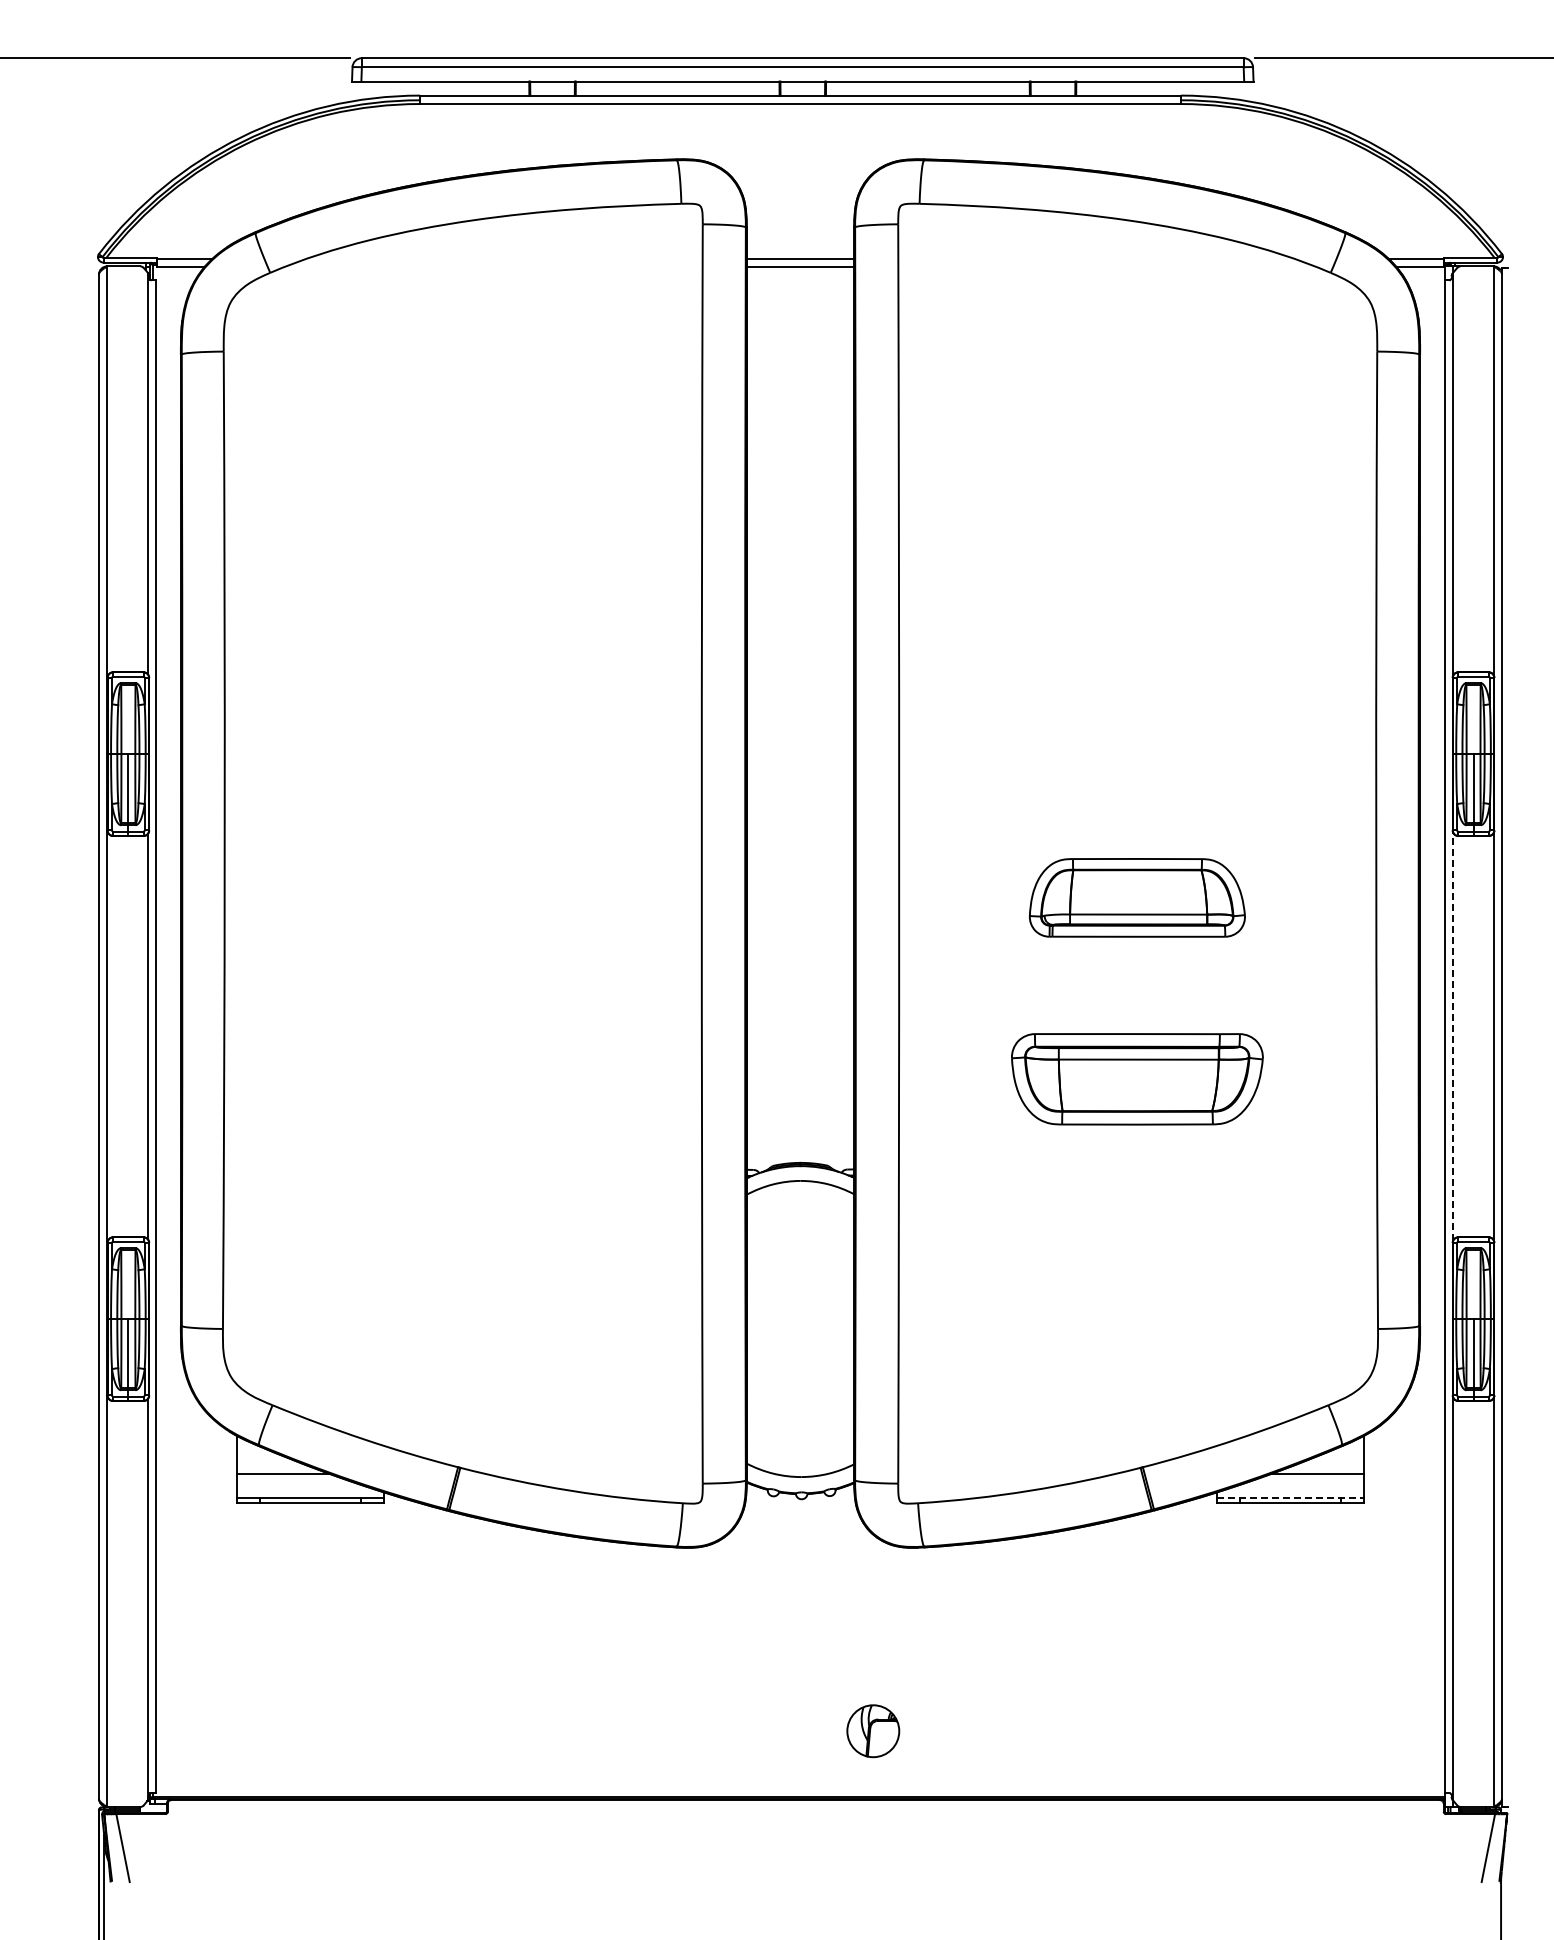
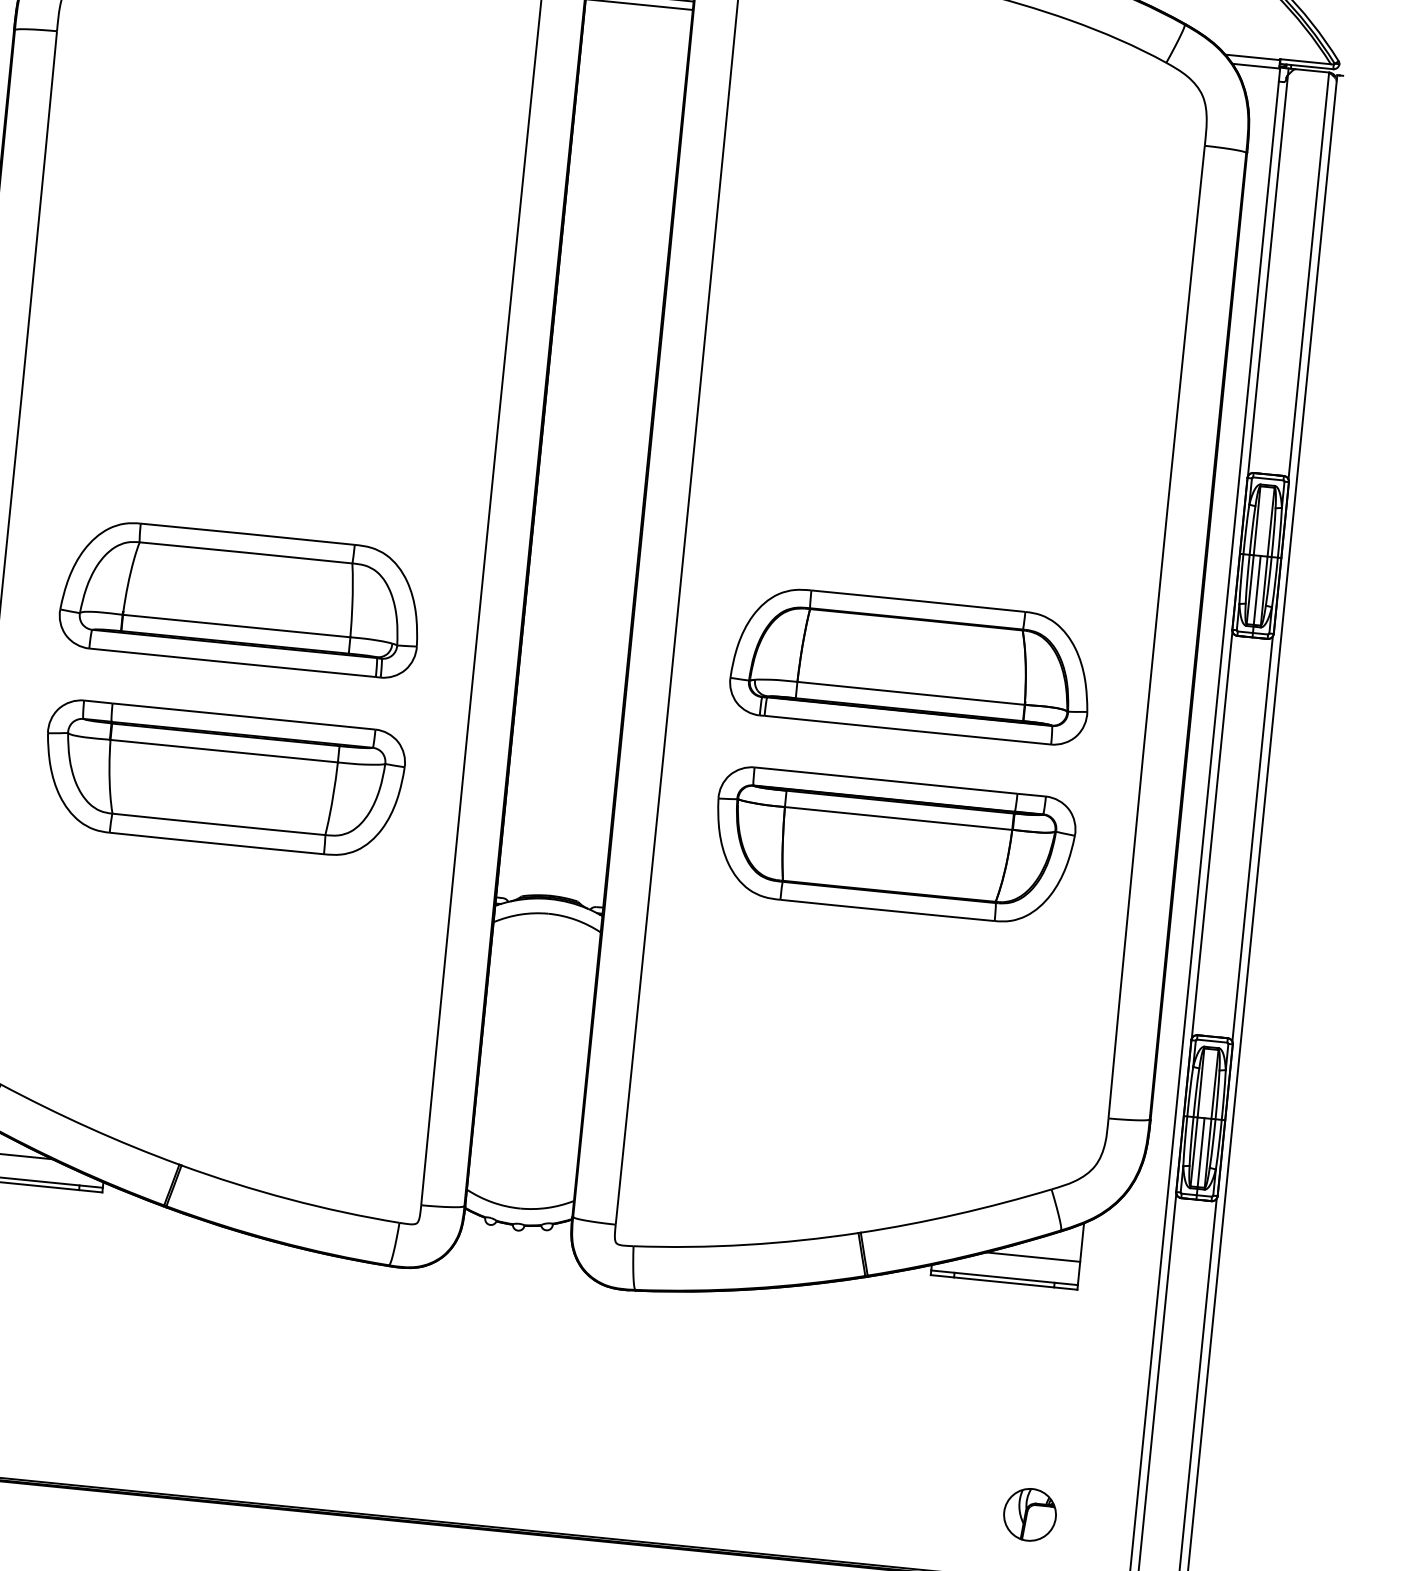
part: (463, 897) -> (241, 598), added
part: (1137, 897) -> (912, 665), size x1.67
line: (1452, 1036) -> (1211, 834), dashed -> solid
part: (463, 1078) -> (223, 778), added
part: (1137, 1078) -> (894, 845), size x1.43
line: (1290, 1497) -> (1004, 1277), dashed -> solid
part: (873, 1731) -> (1030, 1515), moved

